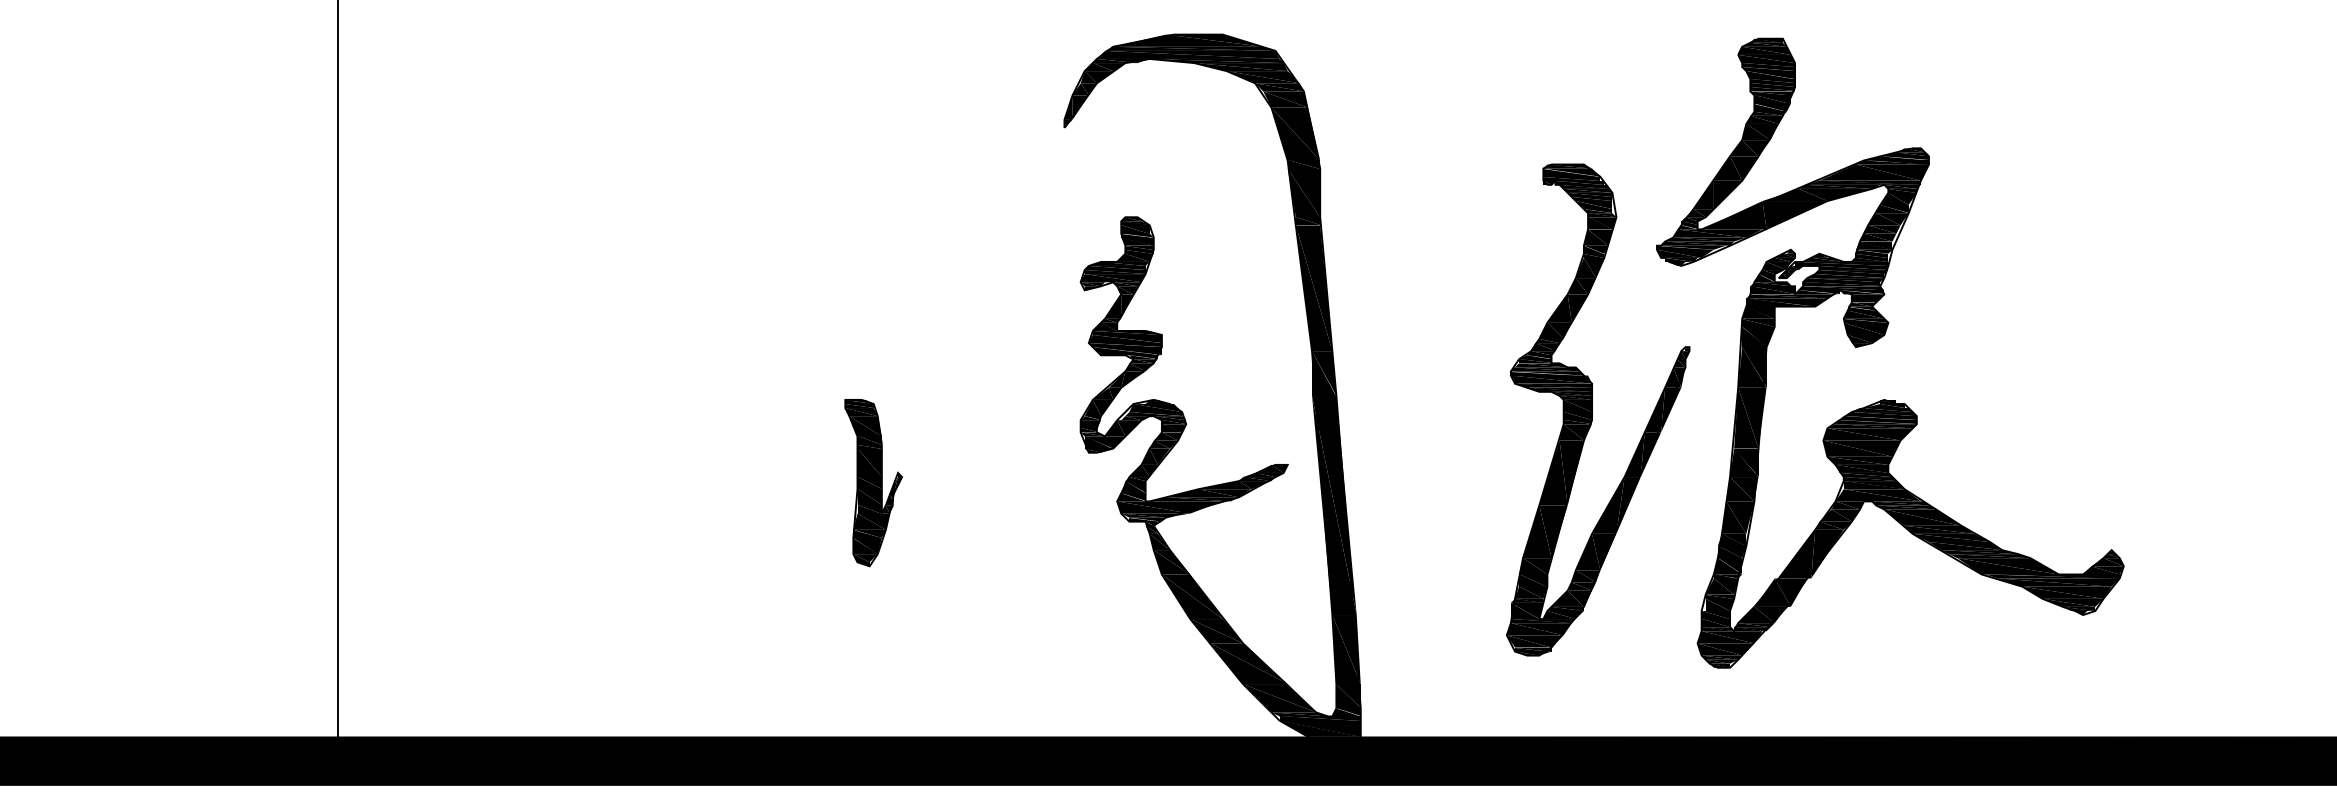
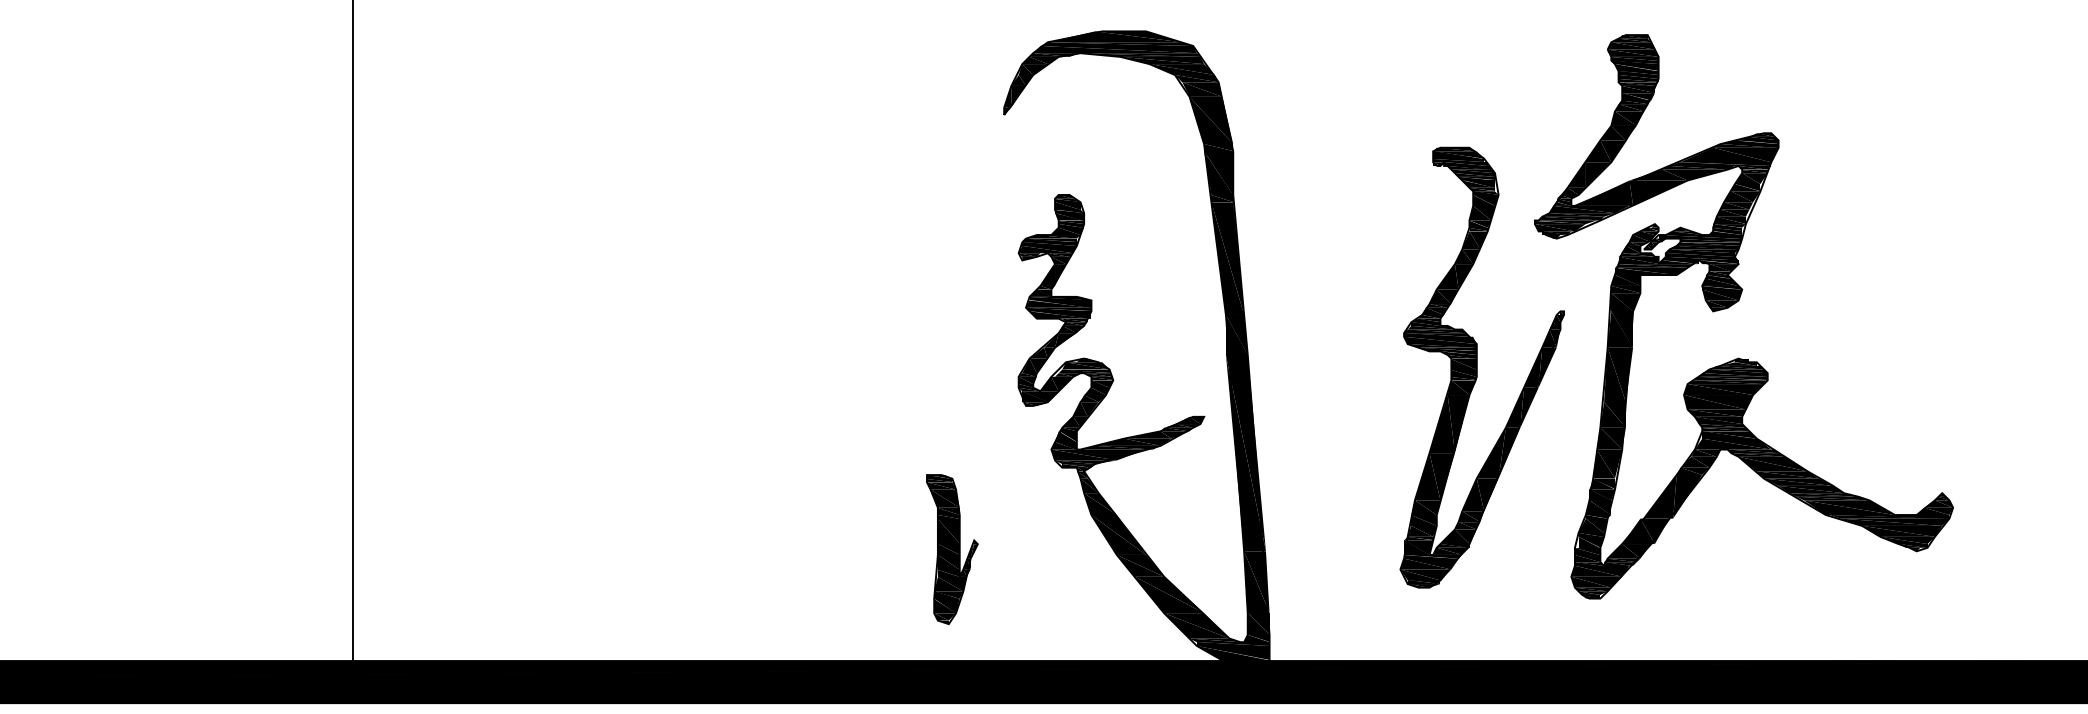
part: (873, 483) -> (952, 549), moved

